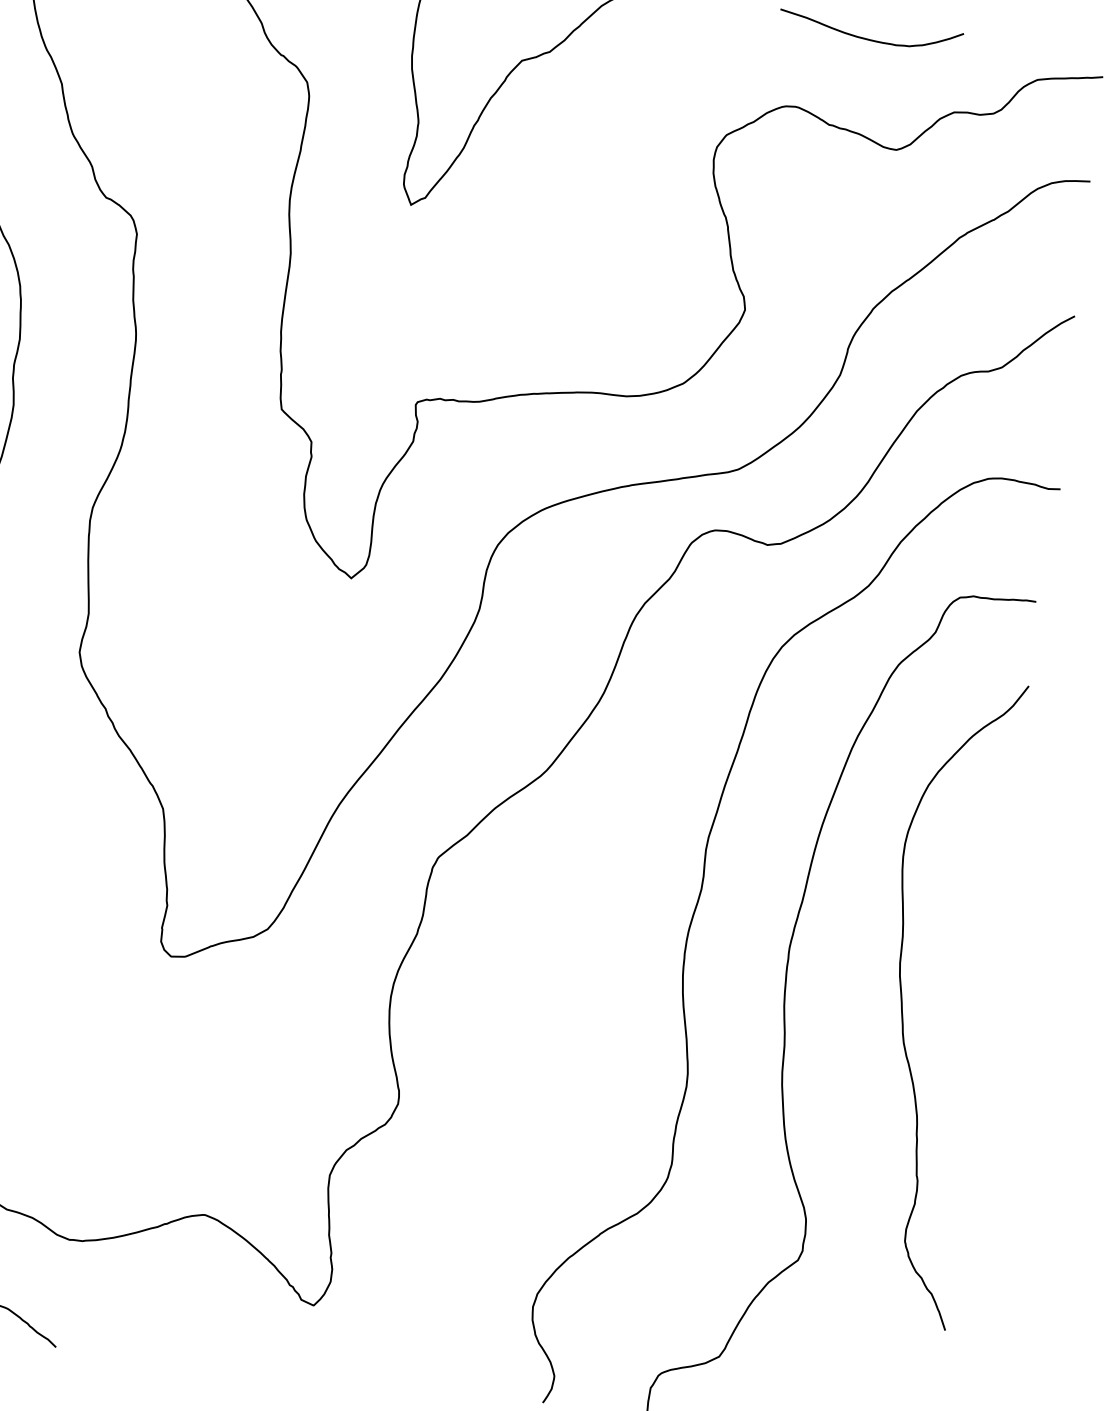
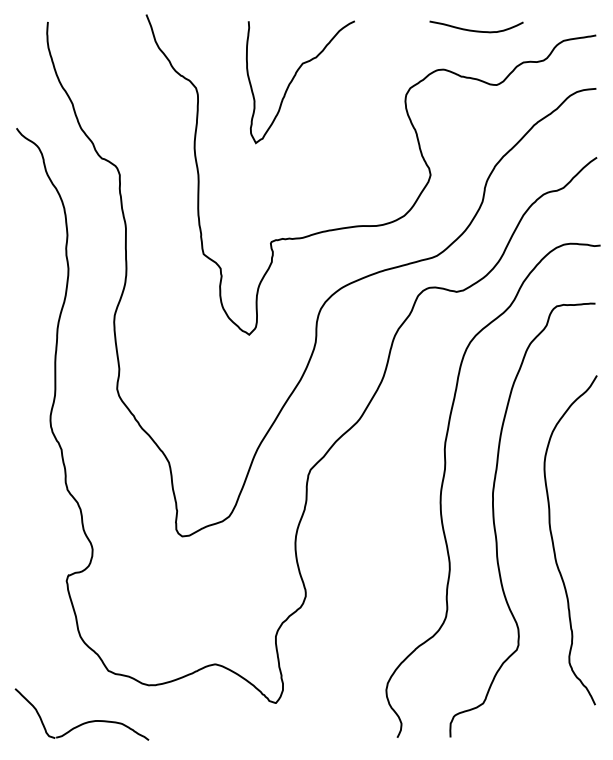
curve: (904, 1008) -> (554, 545), moved

